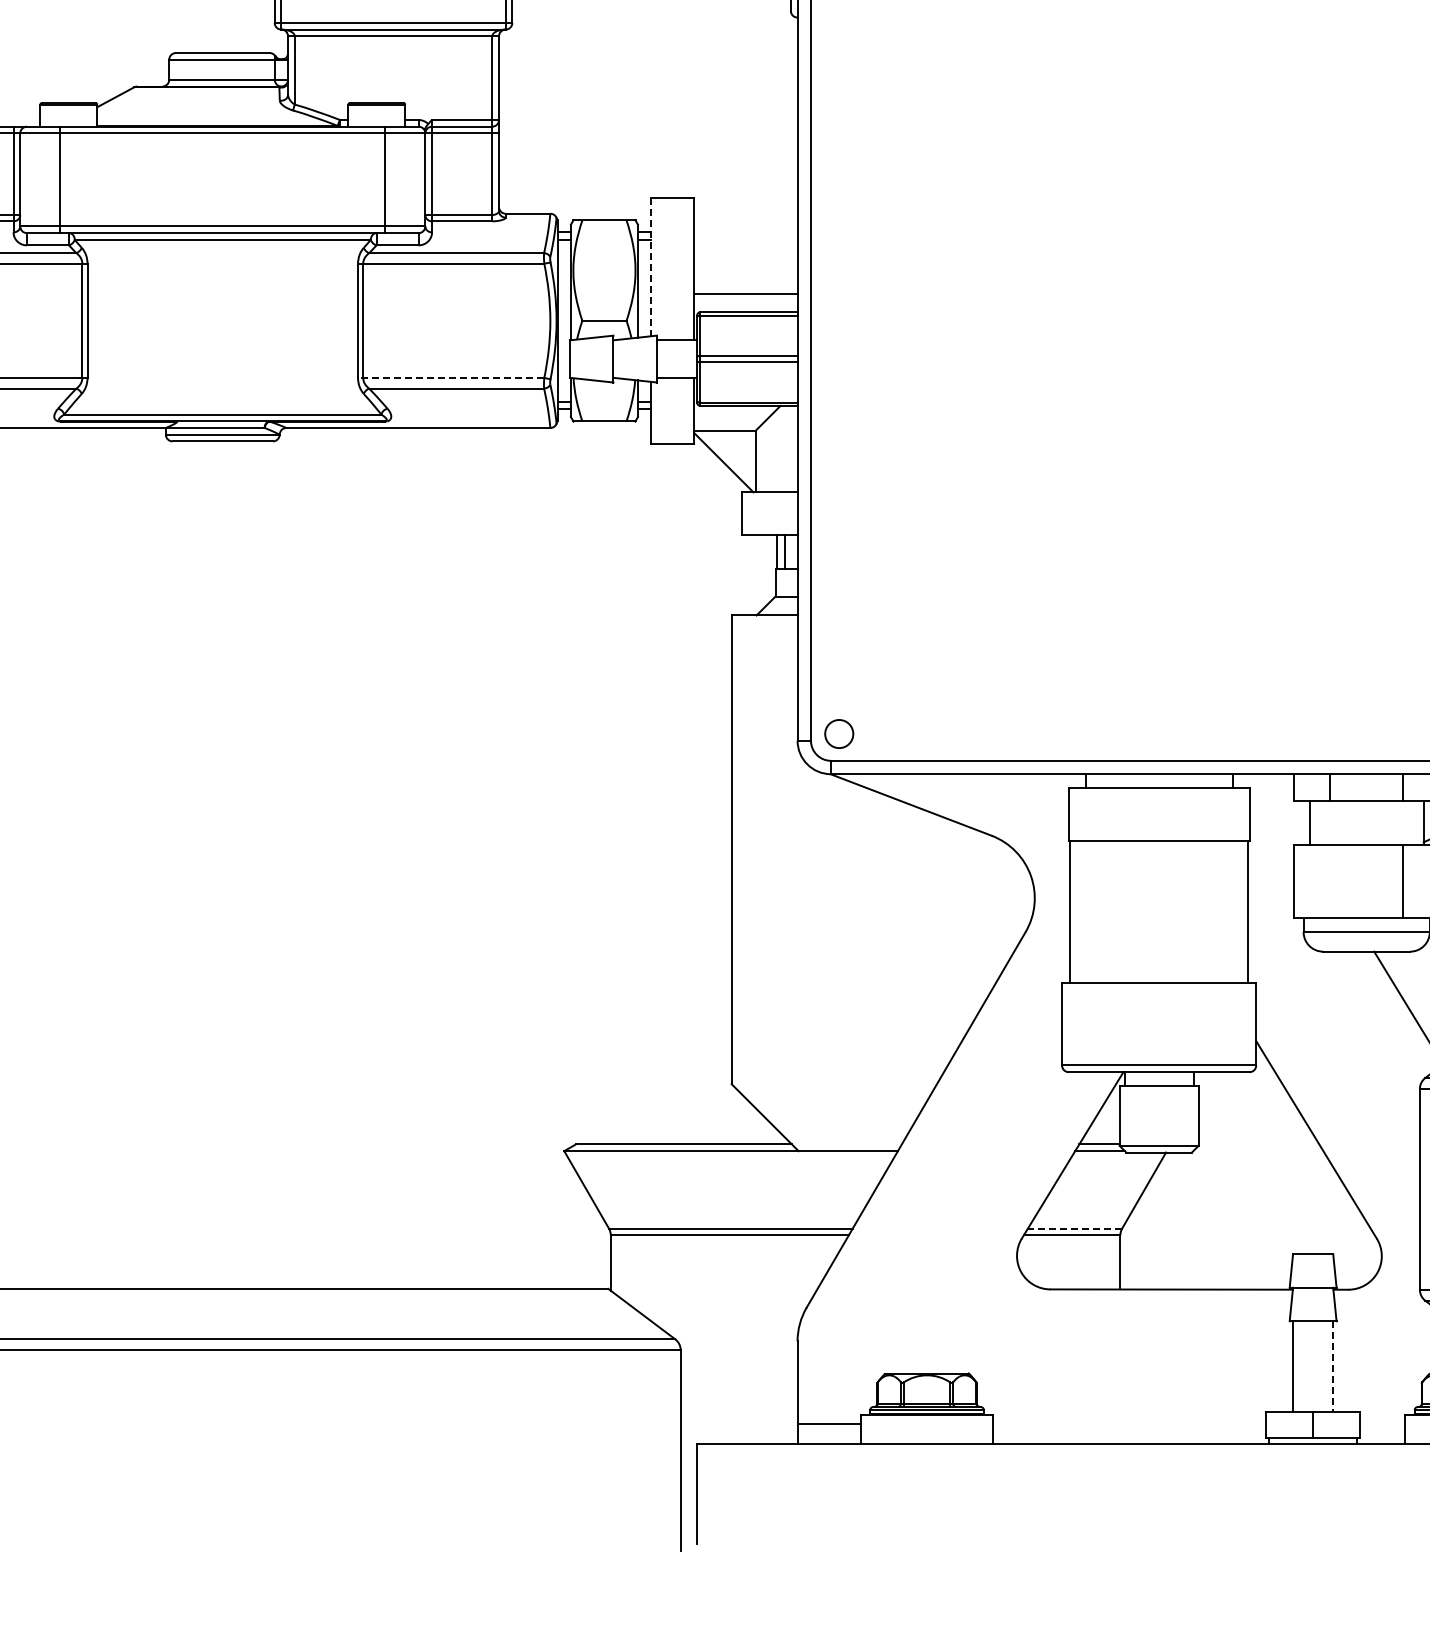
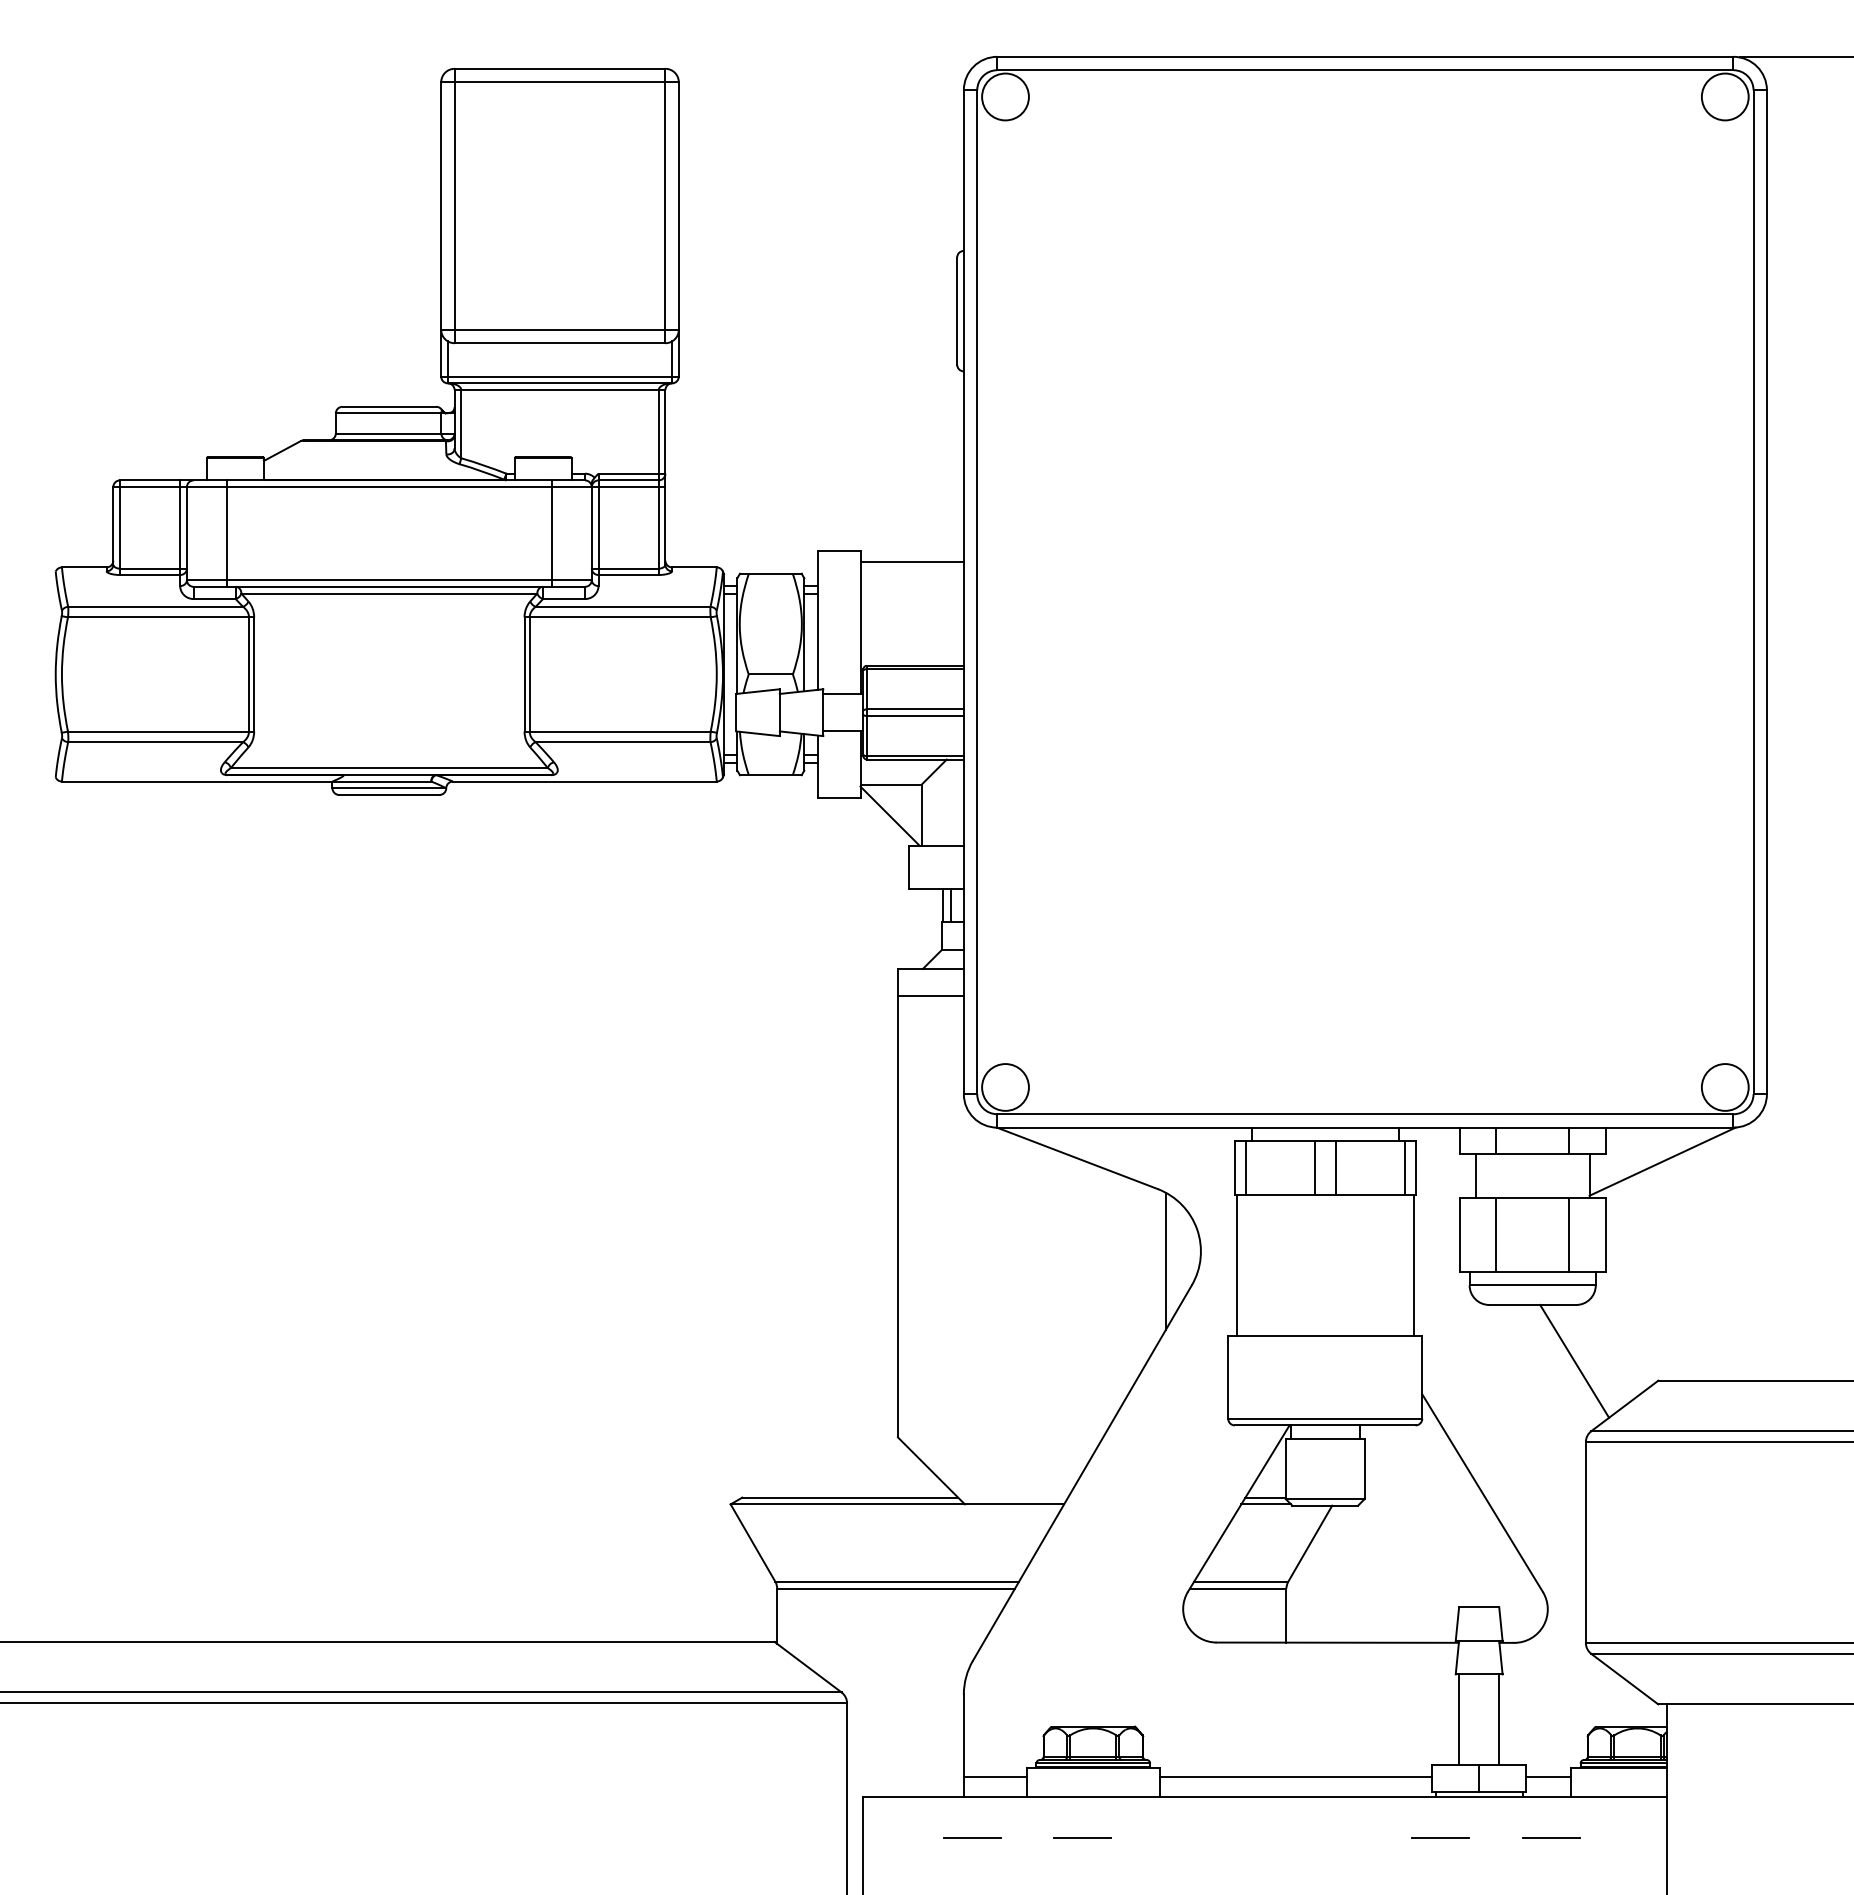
line: (651, 267) -> (817, 621), dashed -> solid
line: (745, 293) -> (911, 562), moved
line: (451, 377) -> (617, 731), dashed -> solid
line: (764, 642) -> (930, 995), added
circle: (839, 734) -> (1005, 1087), size x1.67
line: (1079, 814) -> (1245, 1167), added
line: (1148, 814) -> (1314, 1167), added
line: (1169, 814) -> (1335, 1167), added
line: (1238, 814) -> (1404, 1167), added
line: (1330, 881) -> (1496, 1234), added
line: (999, 908) -> (1165, 1261), added
line: (1074, 1228) -> (1240, 1581), dashed -> solid
line: (1333, 1367) -> (1499, 1720), dashed -> solid
line: (1129, 1423) -> (1295, 1776), added
line: (1382, 1423) -> (1548, 1776), added
line: (1385, 1484) -> (1551, 1837), added
line: (805, 1485) -> (971, 1838), added
line: (916, 1485) -> (1082, 1838), added
line: (1274, 1485) -> (1440, 1838), added

